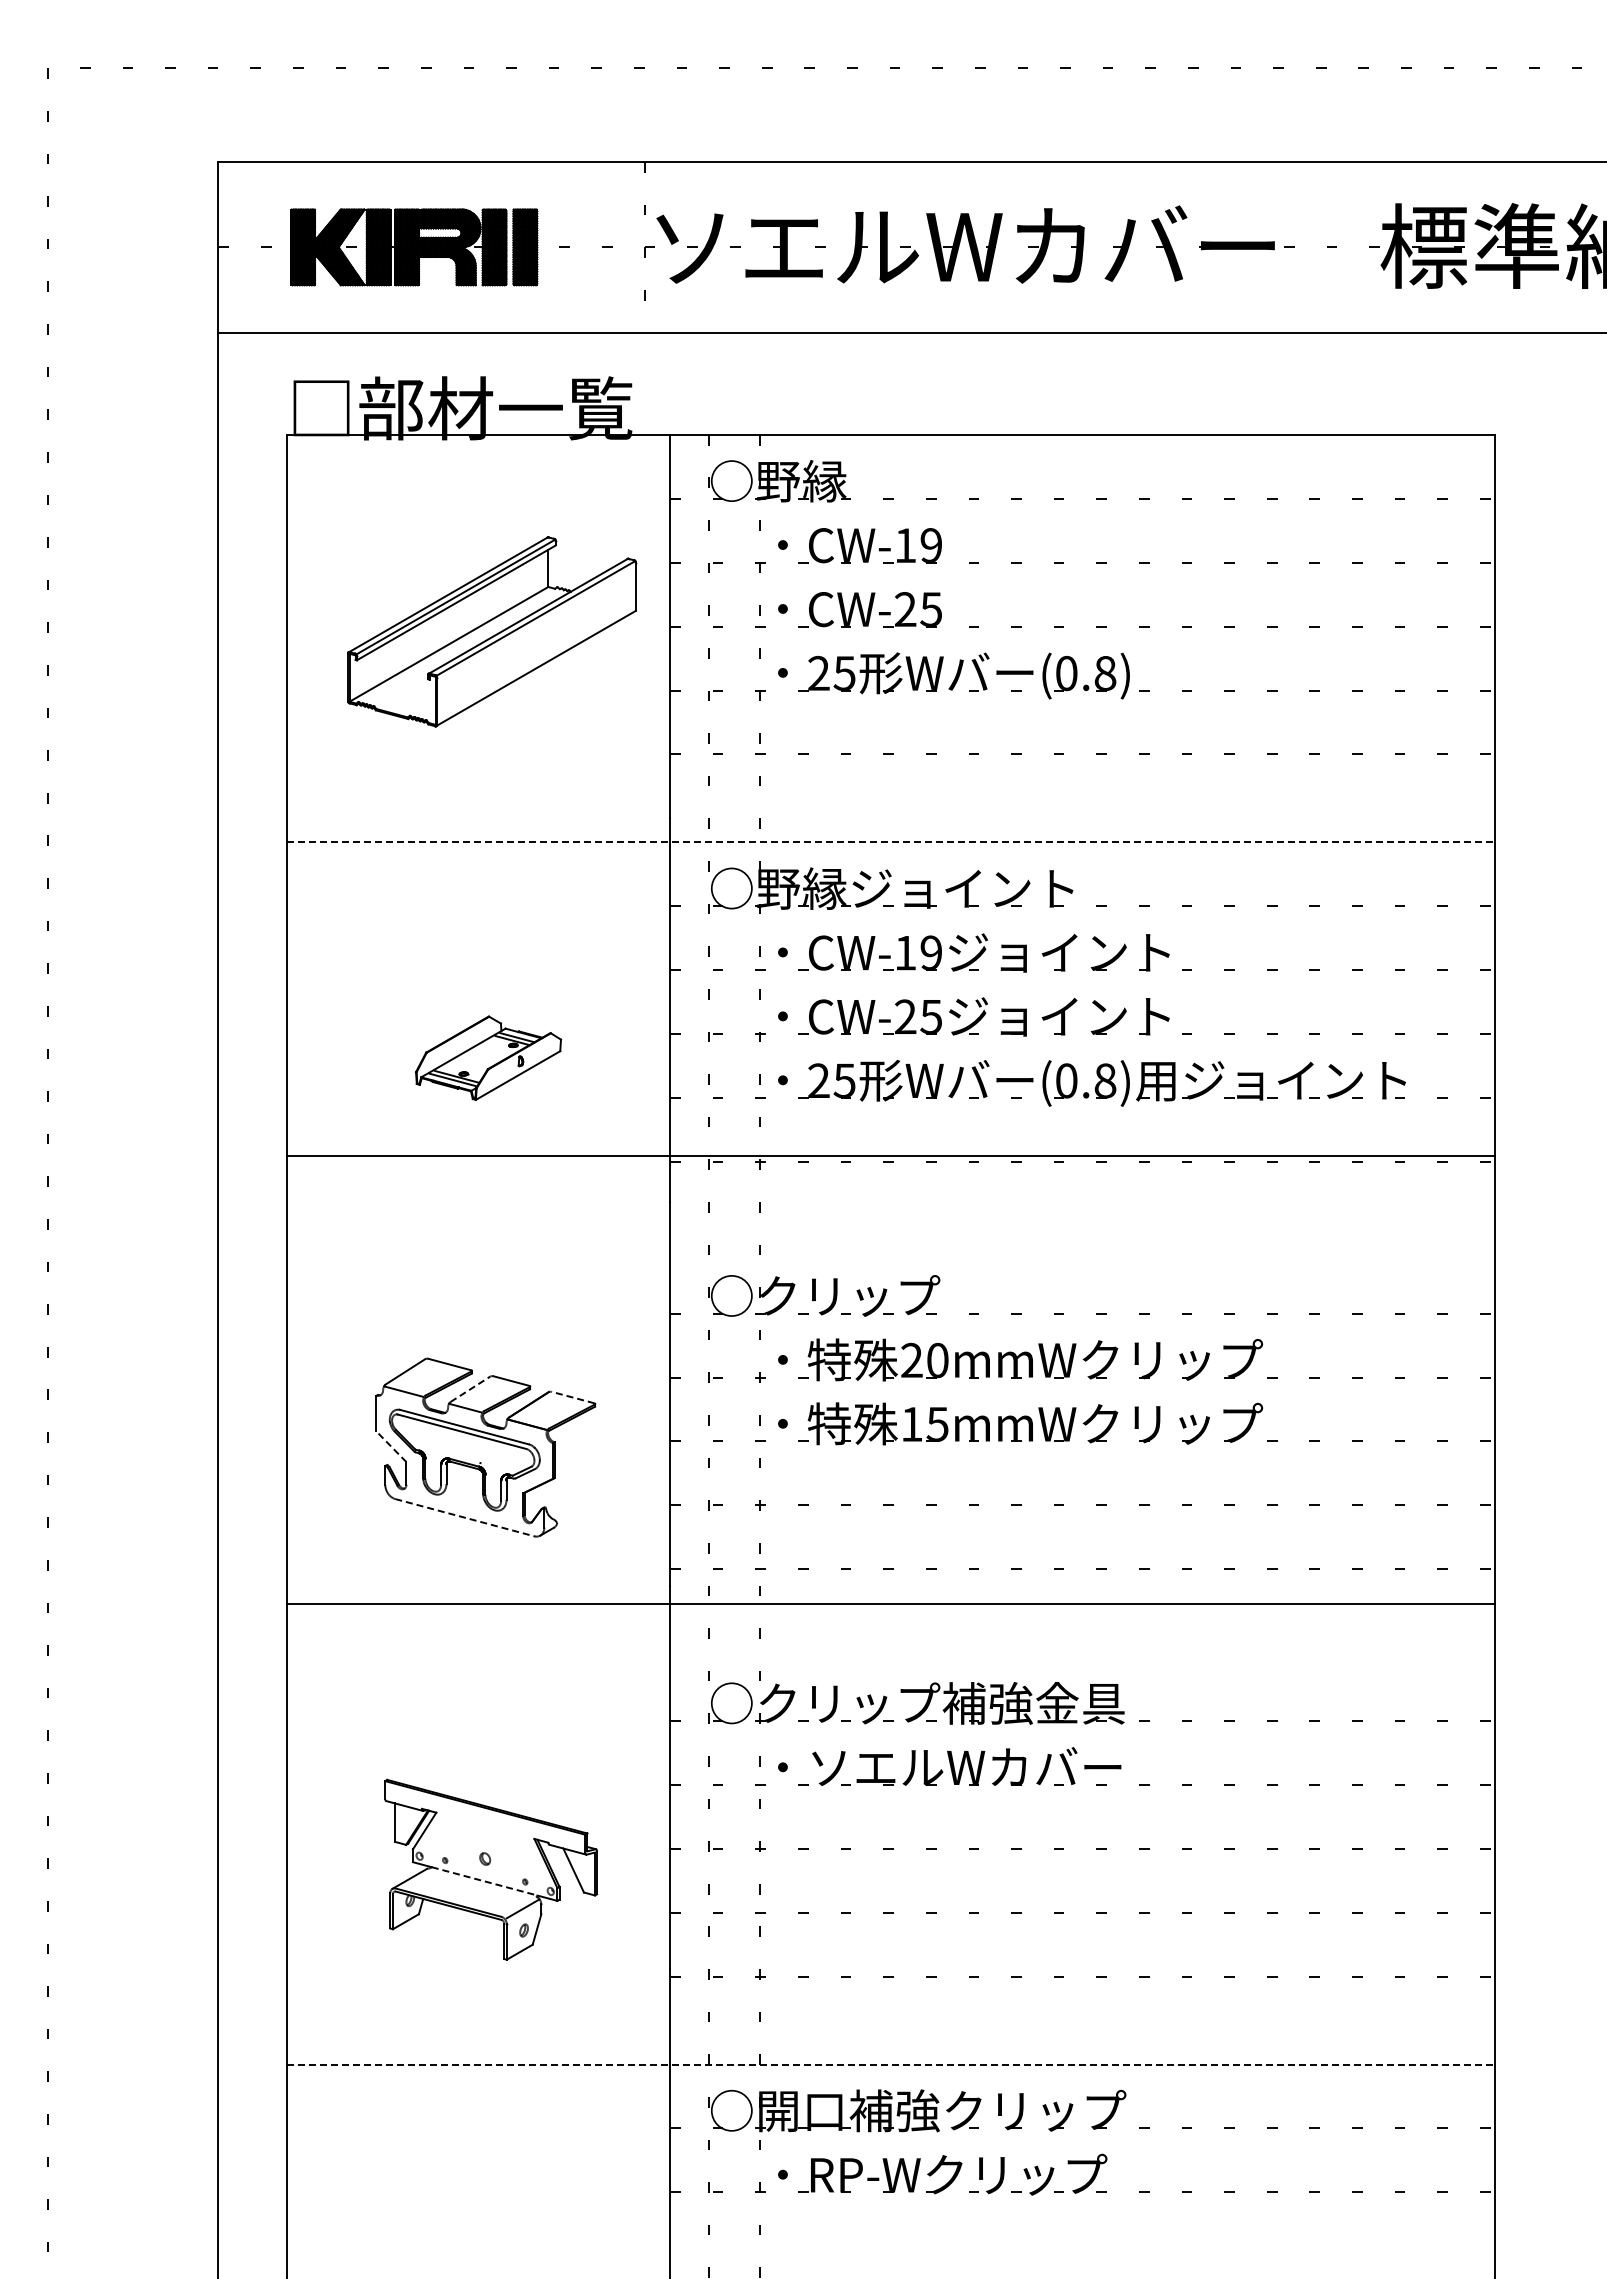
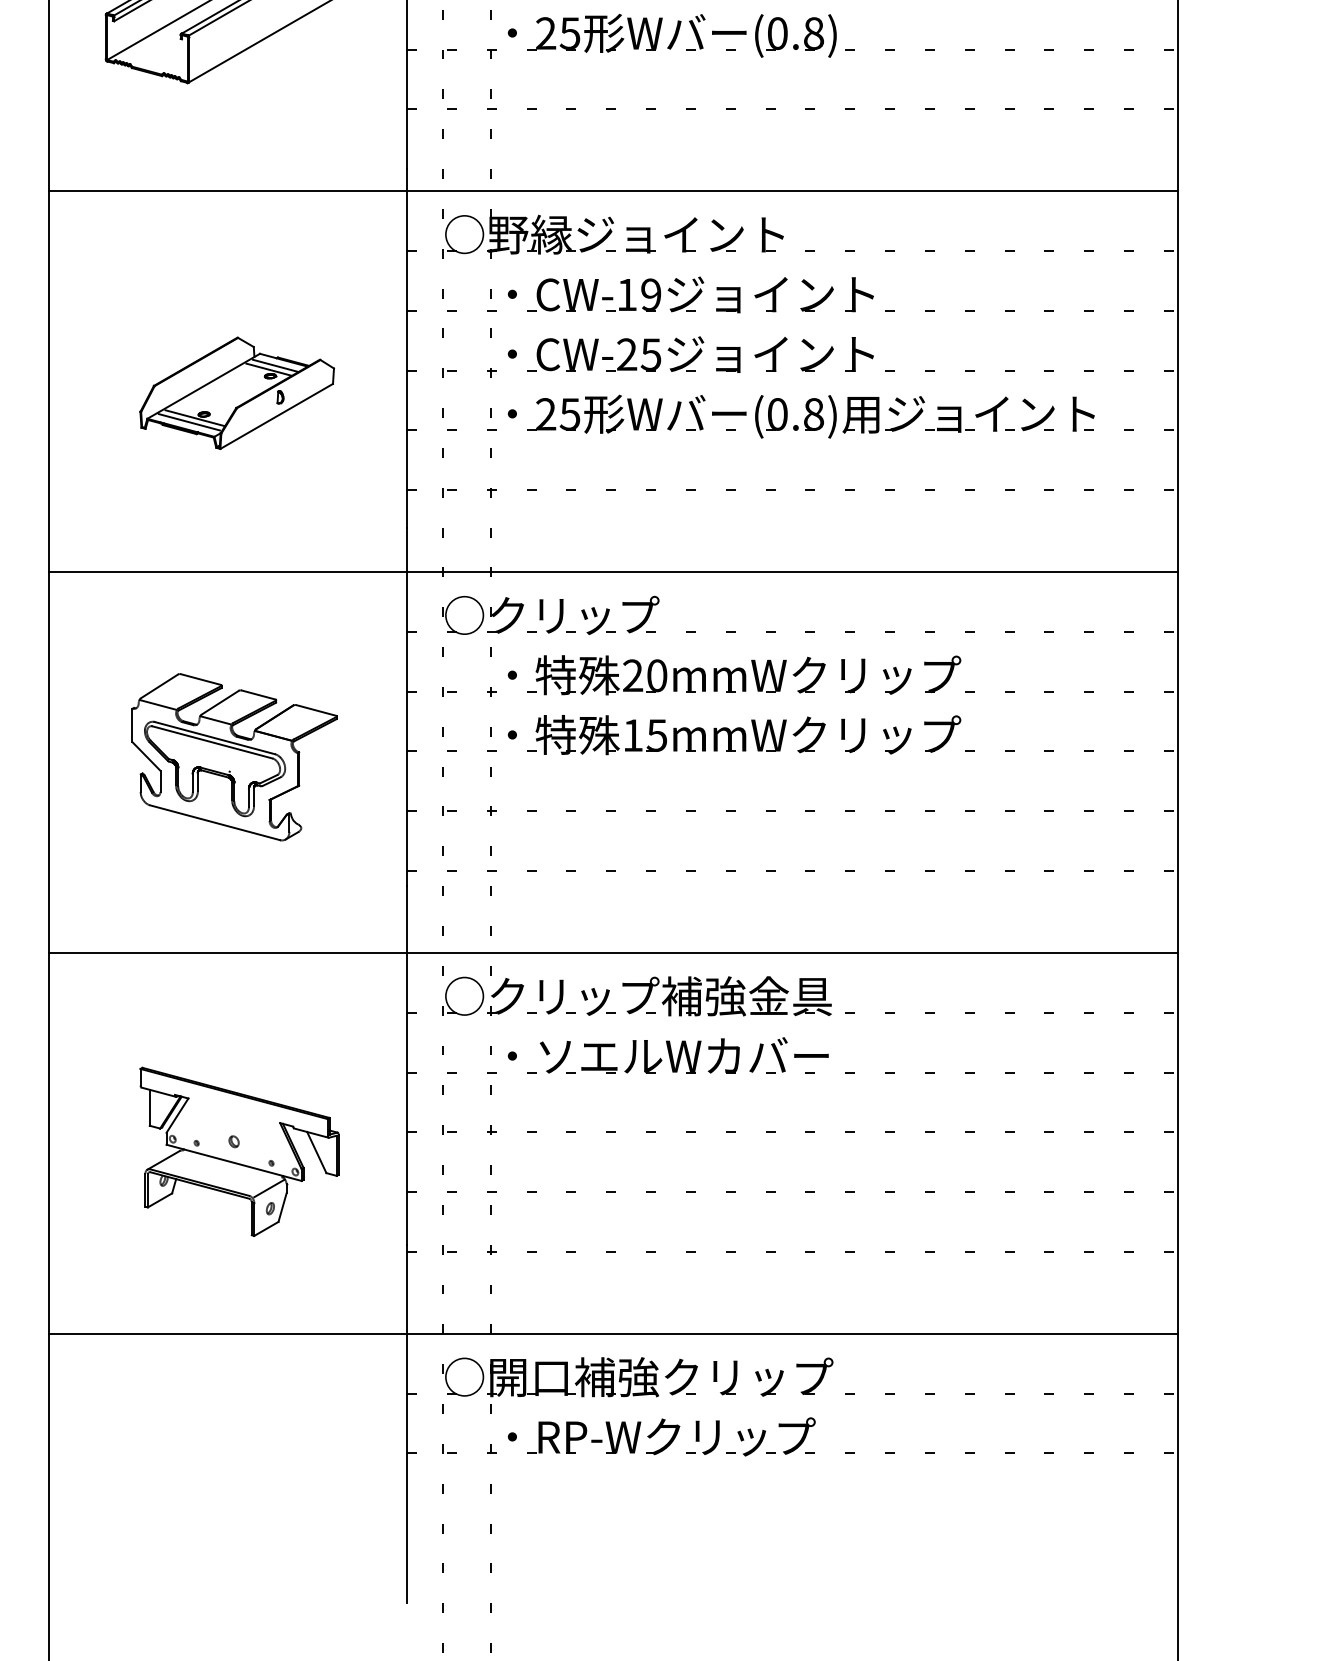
line: (891, 842) -> (613, 191), dashed -> solid
part: (488, 1057) -> (237, 392), size x1.43
line: (890, 1155) -> (612, 572), moved
line: (470, 1389) -> (220, 702), dashed -> solid
line: (572, 1397) -> (315, 710), dashed -> solid
line: (391, 1446) -> (146, 756), dashed -> solid
line: (464, 1517) -> (214, 822), dashed -> solid
line: (890, 1604) -> (612, 953), moved
line: (484, 1881) -> (233, 1162), dashed -> solid
line: (891, 2064) -> (613, 1333), dashed -> solid

